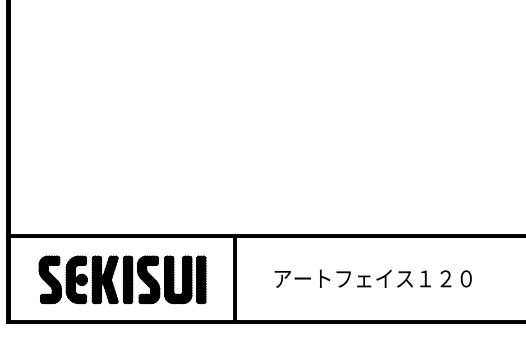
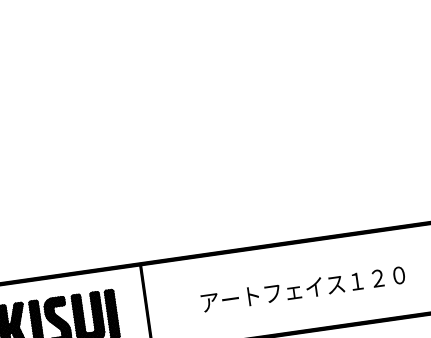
text: (372, 278) -> (302, 288), moved

